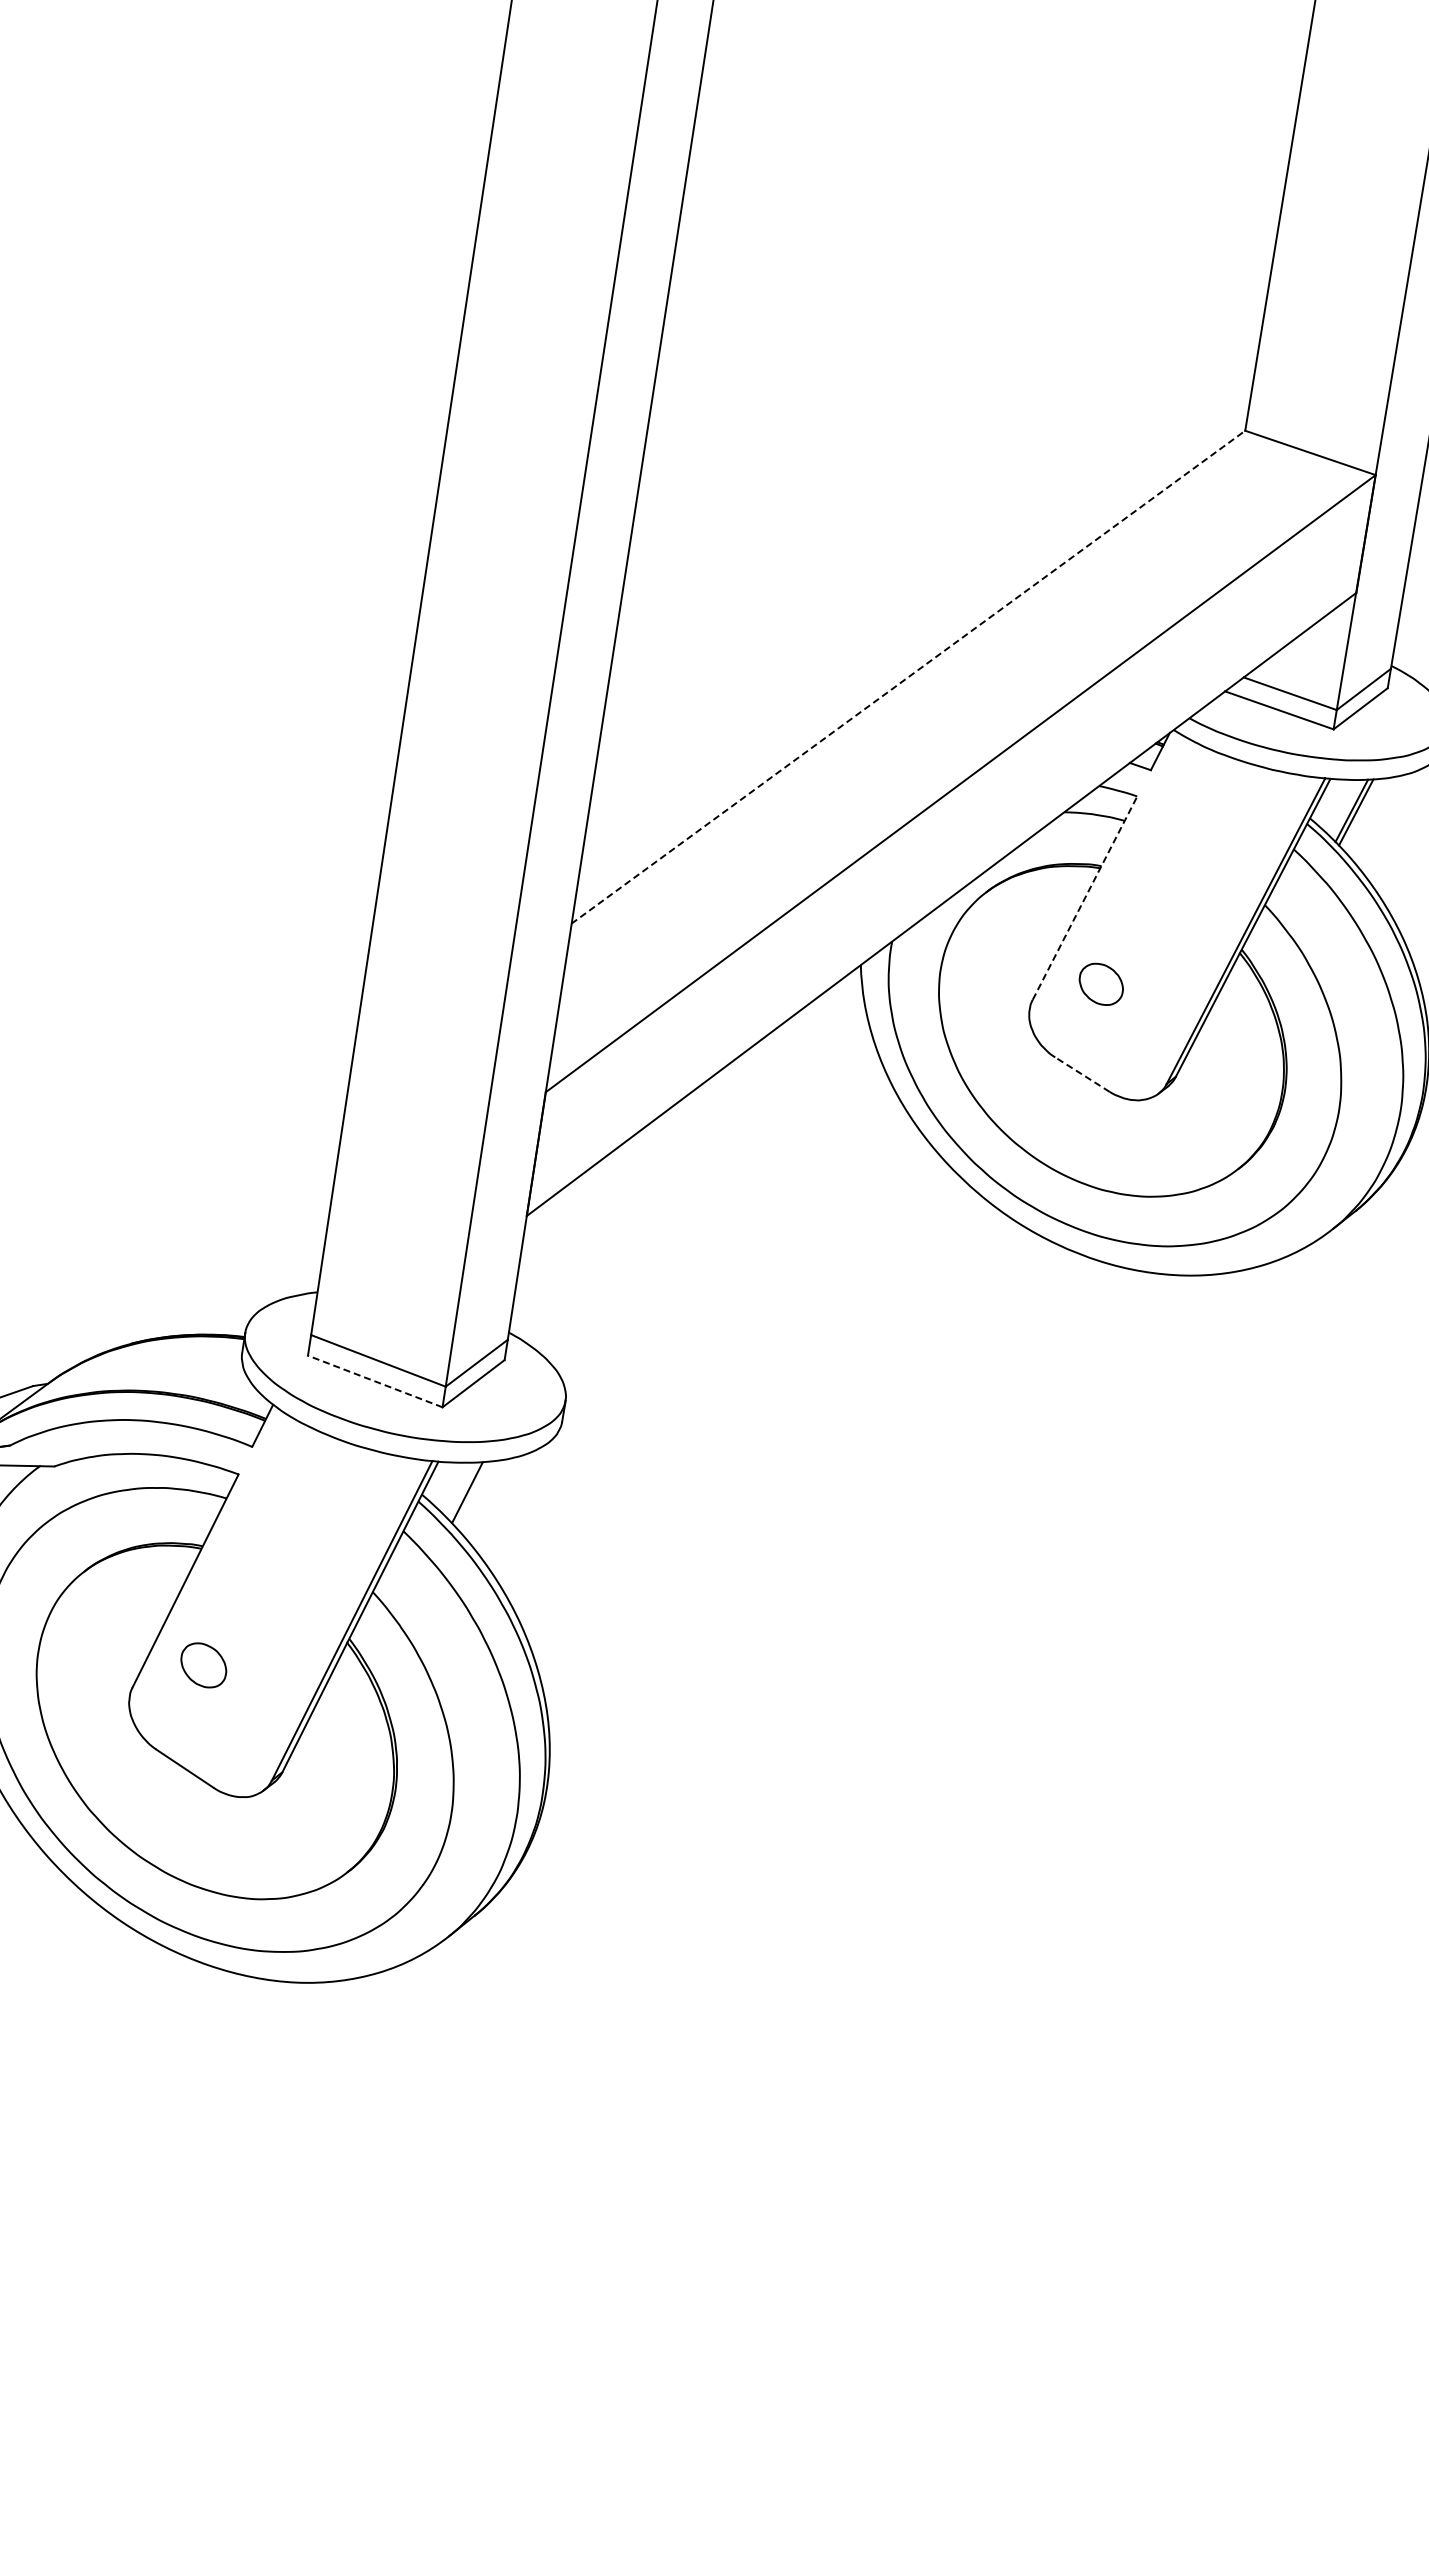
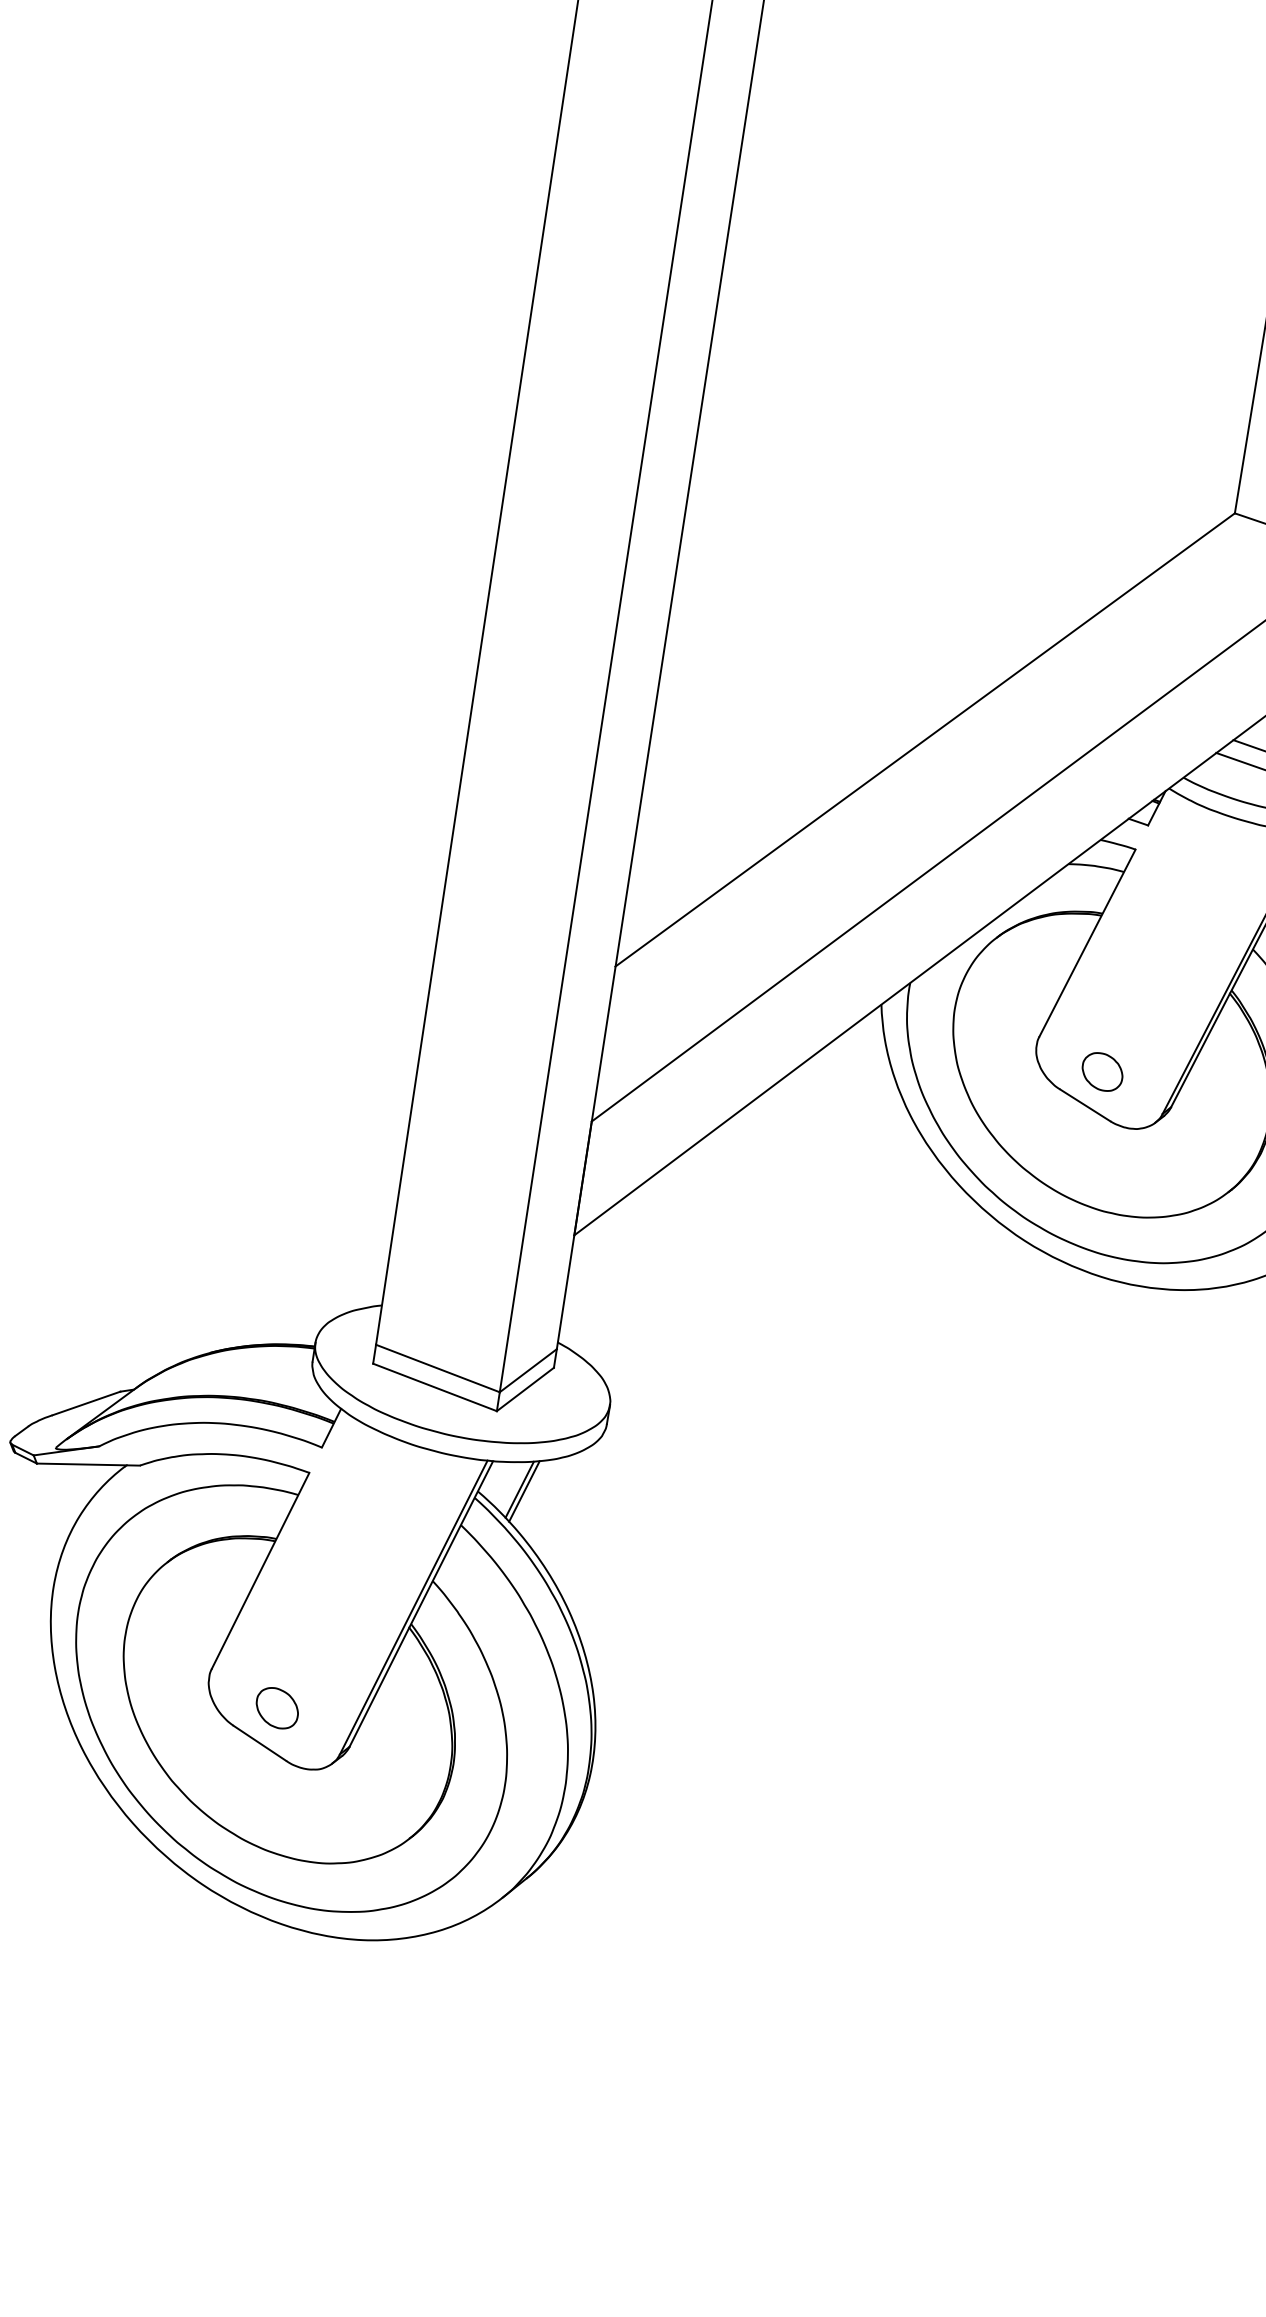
line: (908, 676) -> (925, 739), dashed -> solid
line: (1085, 897) -> (1087, 942), dashed -> solid
part: (1100, 983) -> (1101, 1071), moved
line: (1082, 1074) -> (1085, 1105), dashed -> solid
line: (374, 1381) -> (434, 1387), dashed -> solid
line: (472, 1494) -> (524, 1491), added
part: (203, 1665) -> (277, 1708), moved

